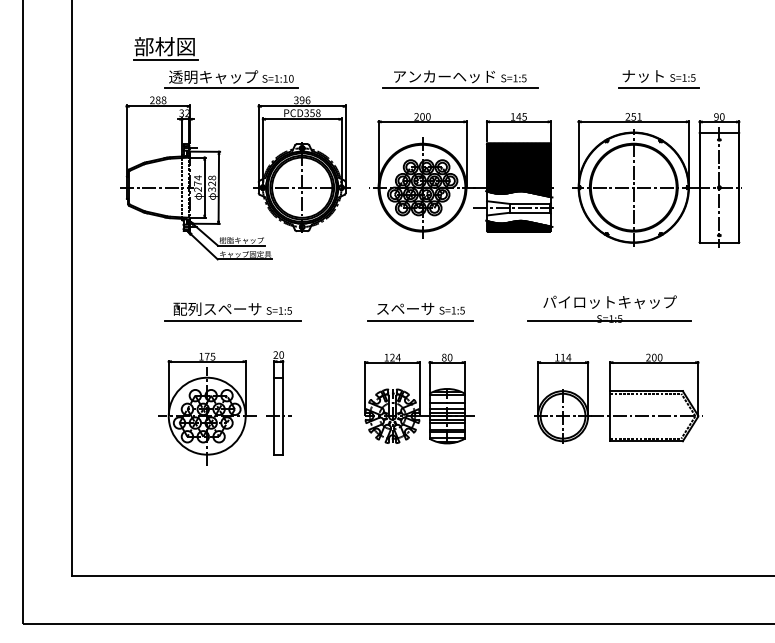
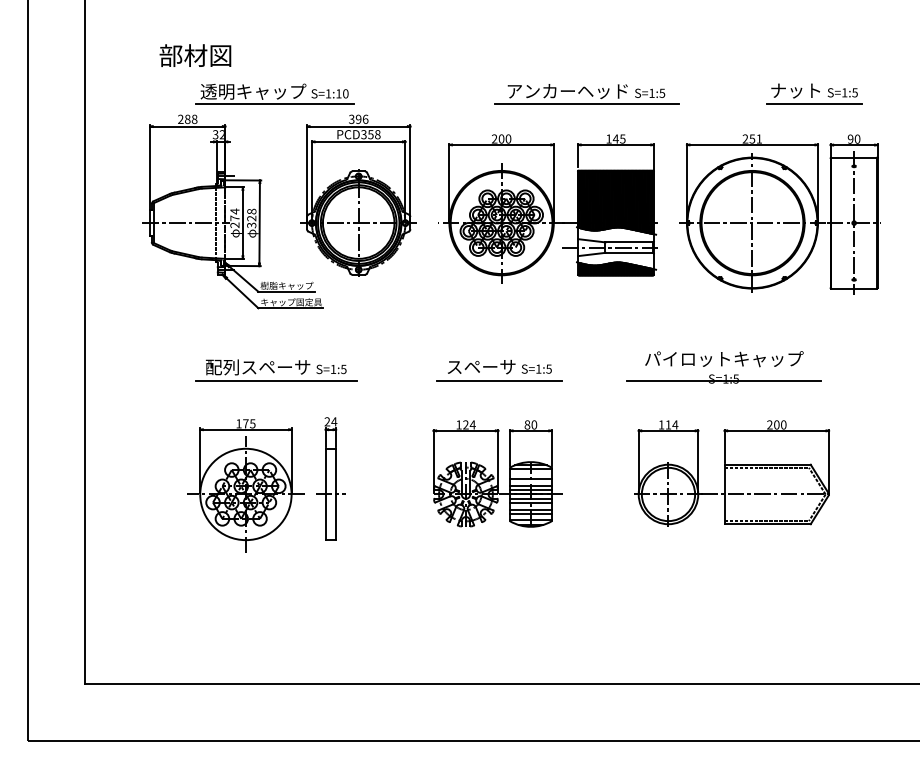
line: (165, 59) -> (196, 70), removed
part: (659, 78) -> (814, 93), moved
part: (460, 79) -> (586, 94), moved
text: (281, 354) -> (334, 421), 20 -> 24

